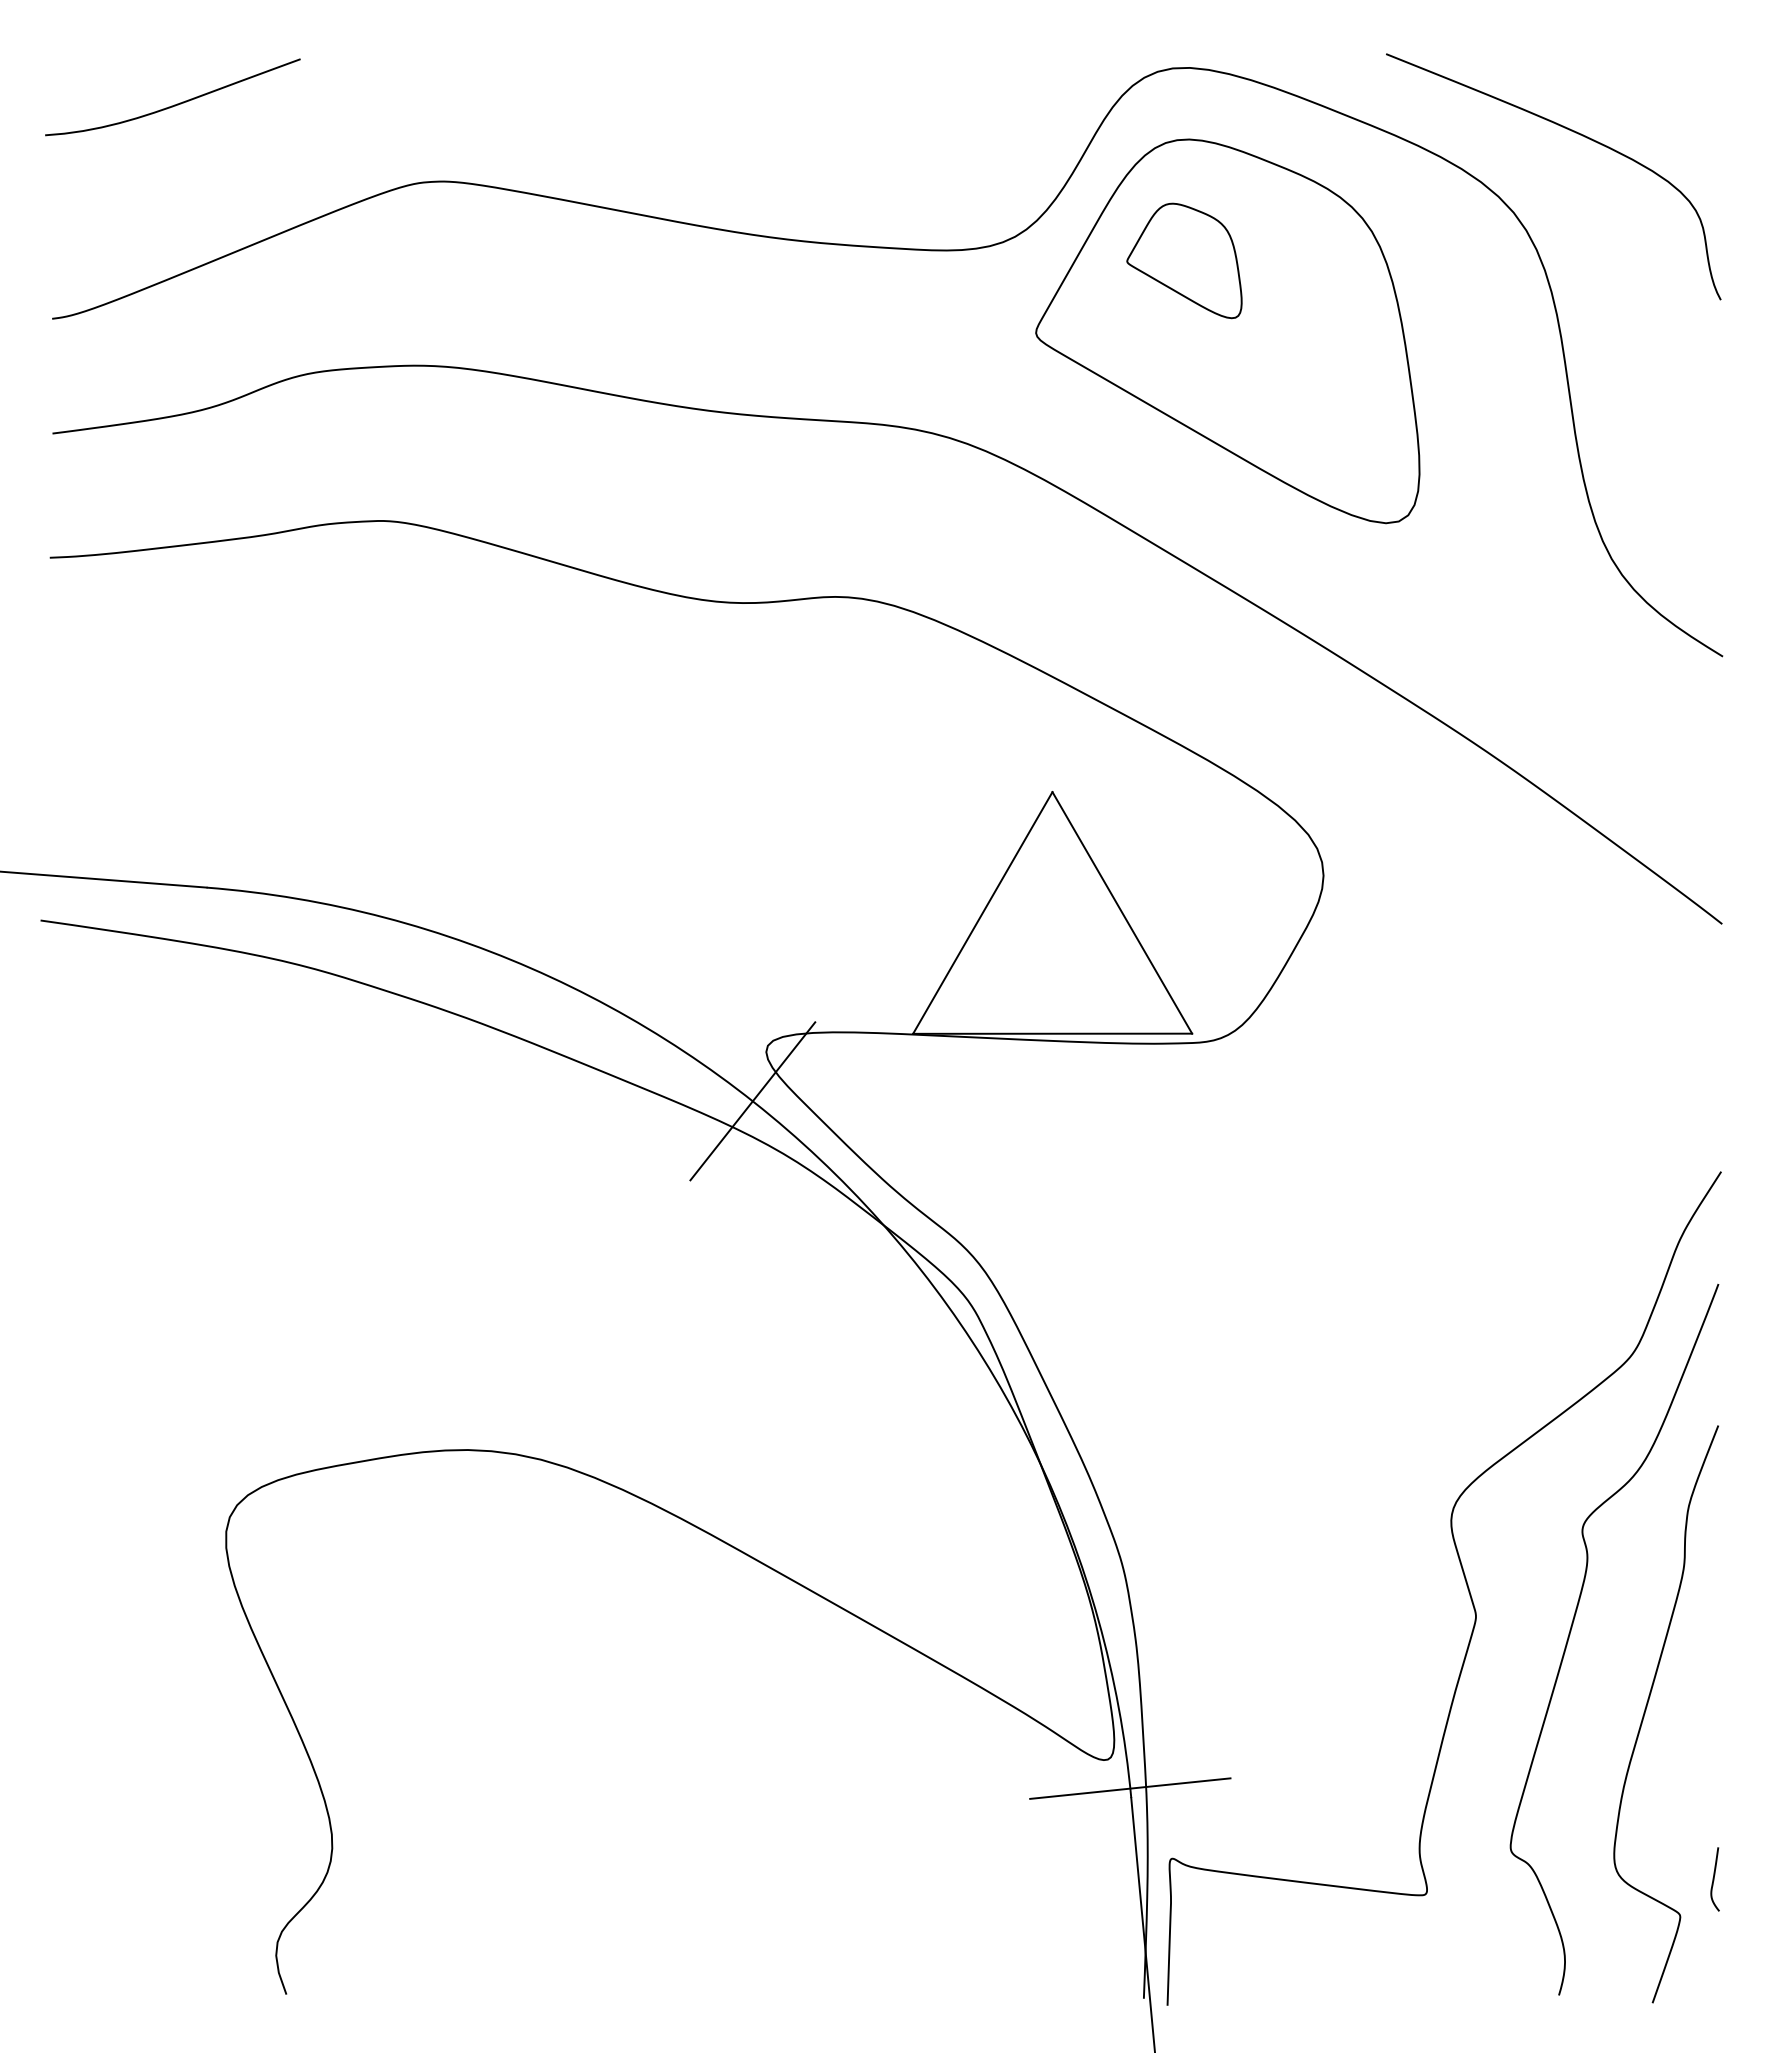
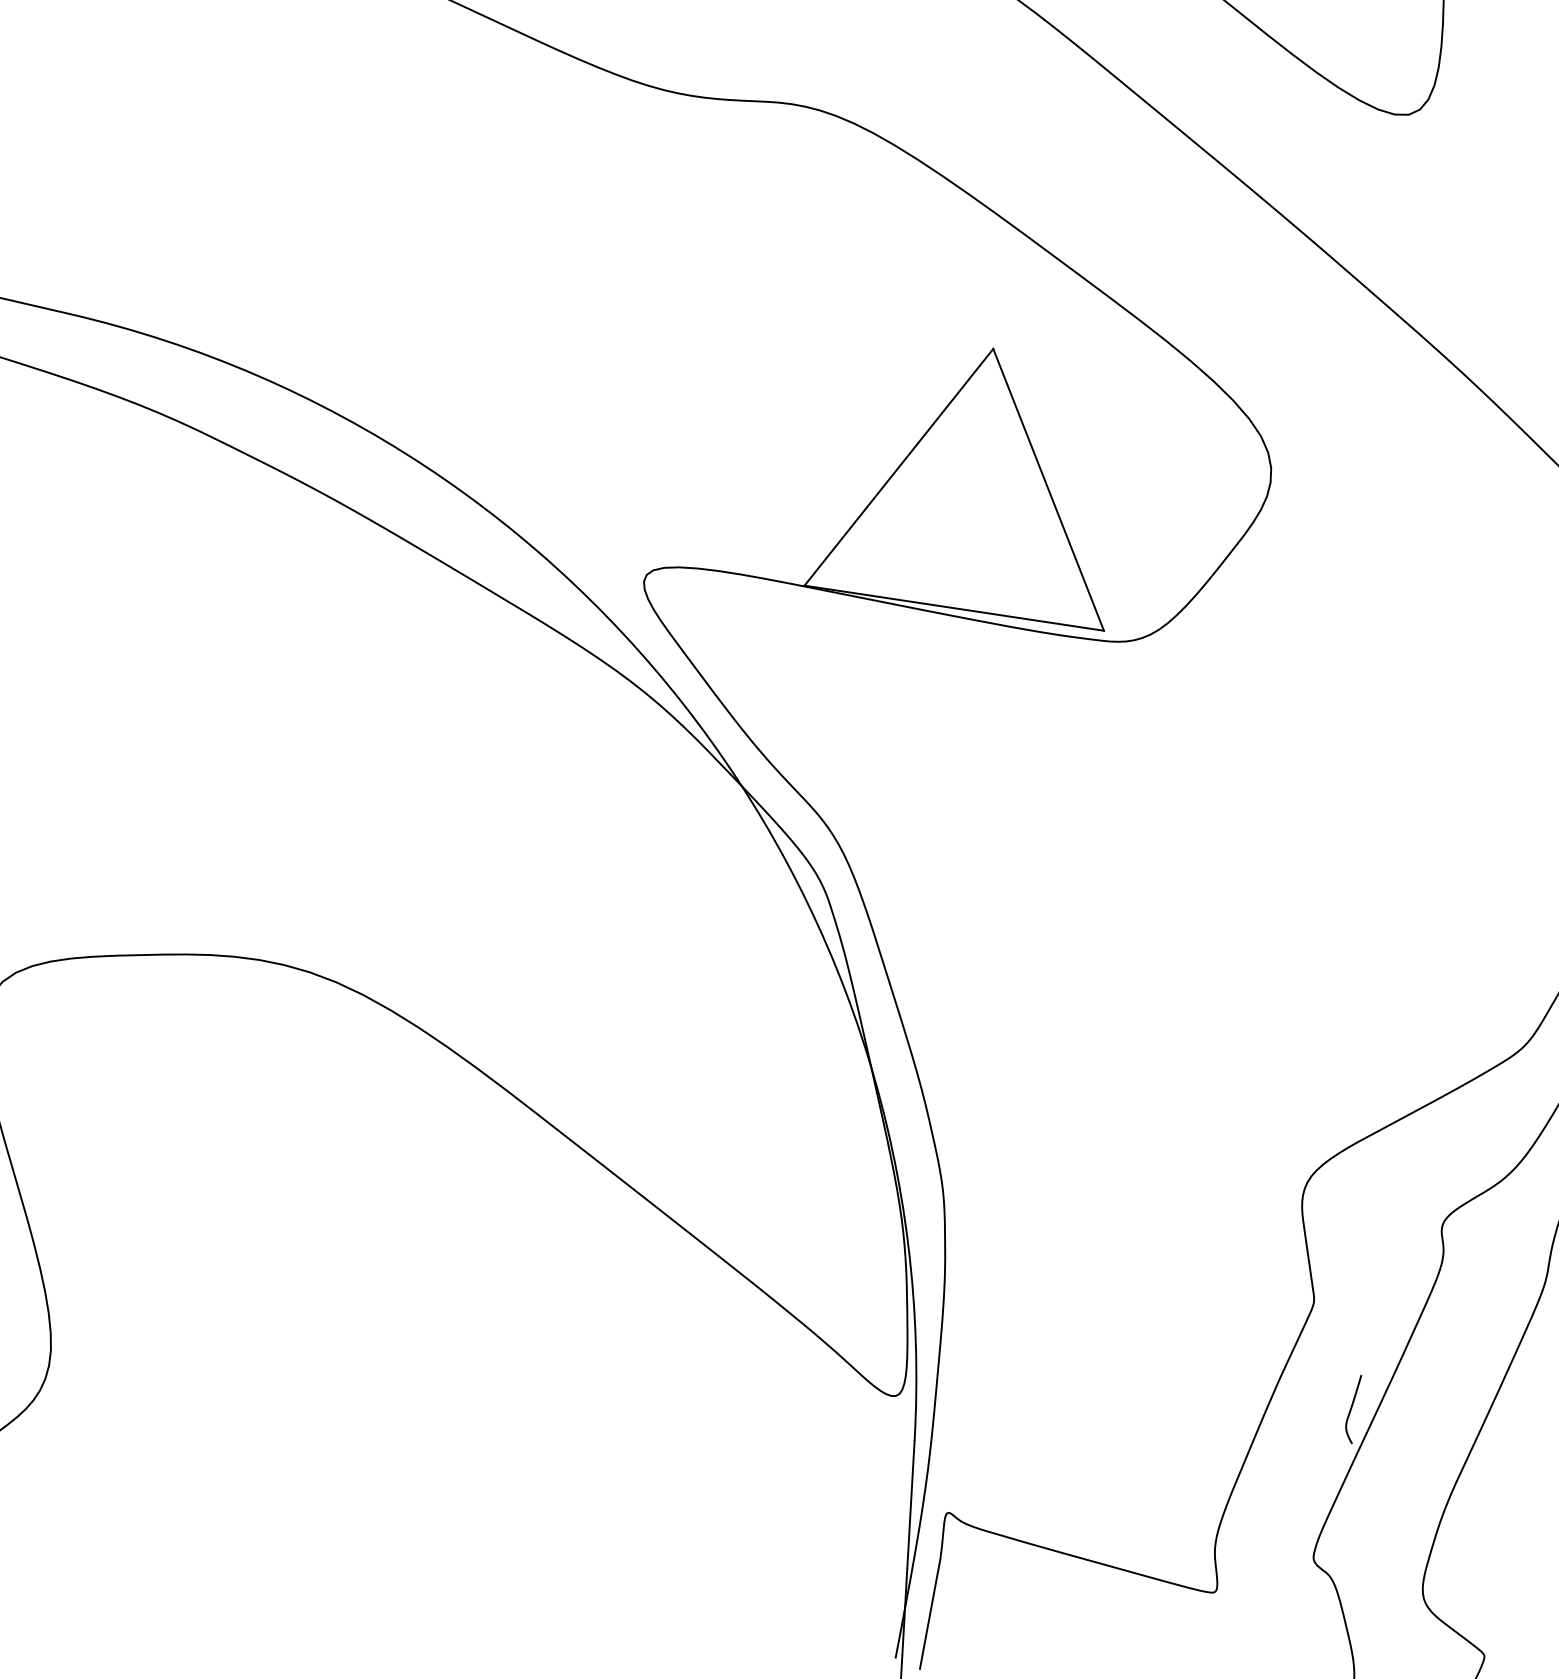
line: (752, 1101) -> (621, 632), removed
line: (1130, 1788) -> (915, 1430), removed
curve: (1714, 1879) -> (1352, 1408), moved

